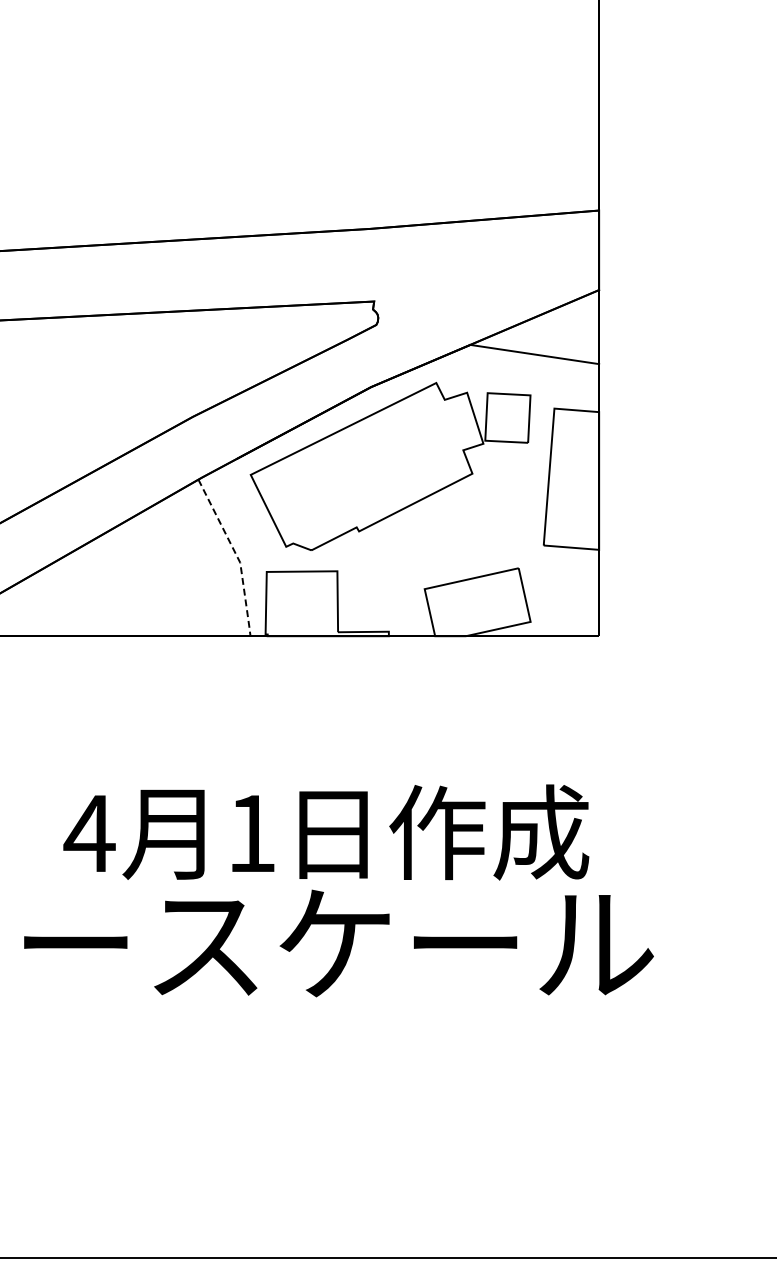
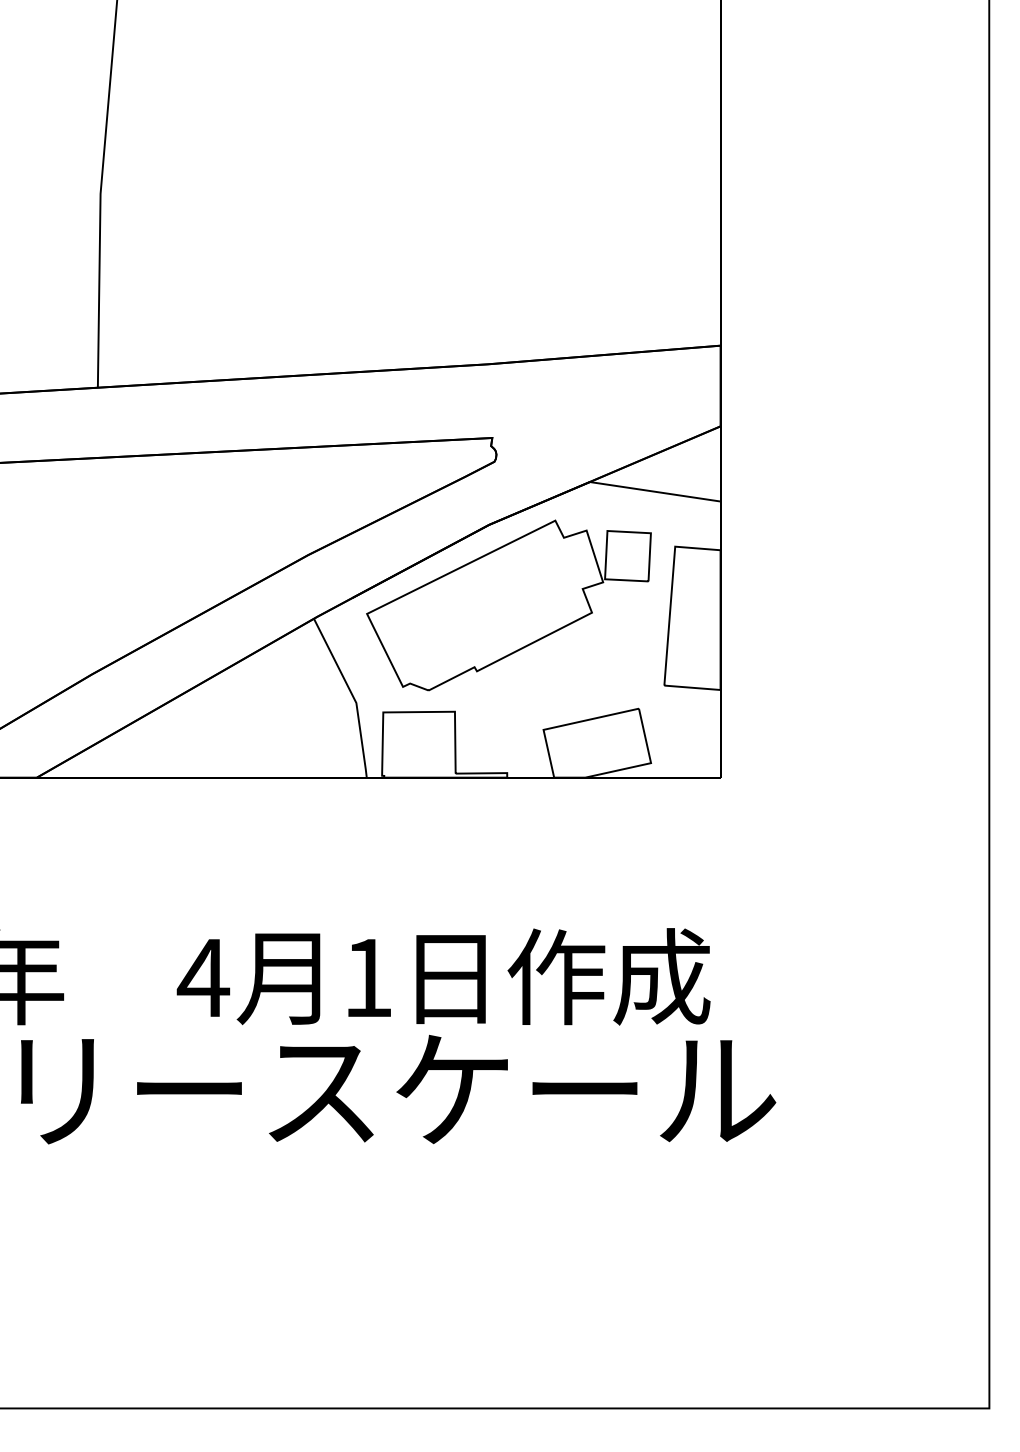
line: (236, 555) -> (352, 695), dashed -> solid

